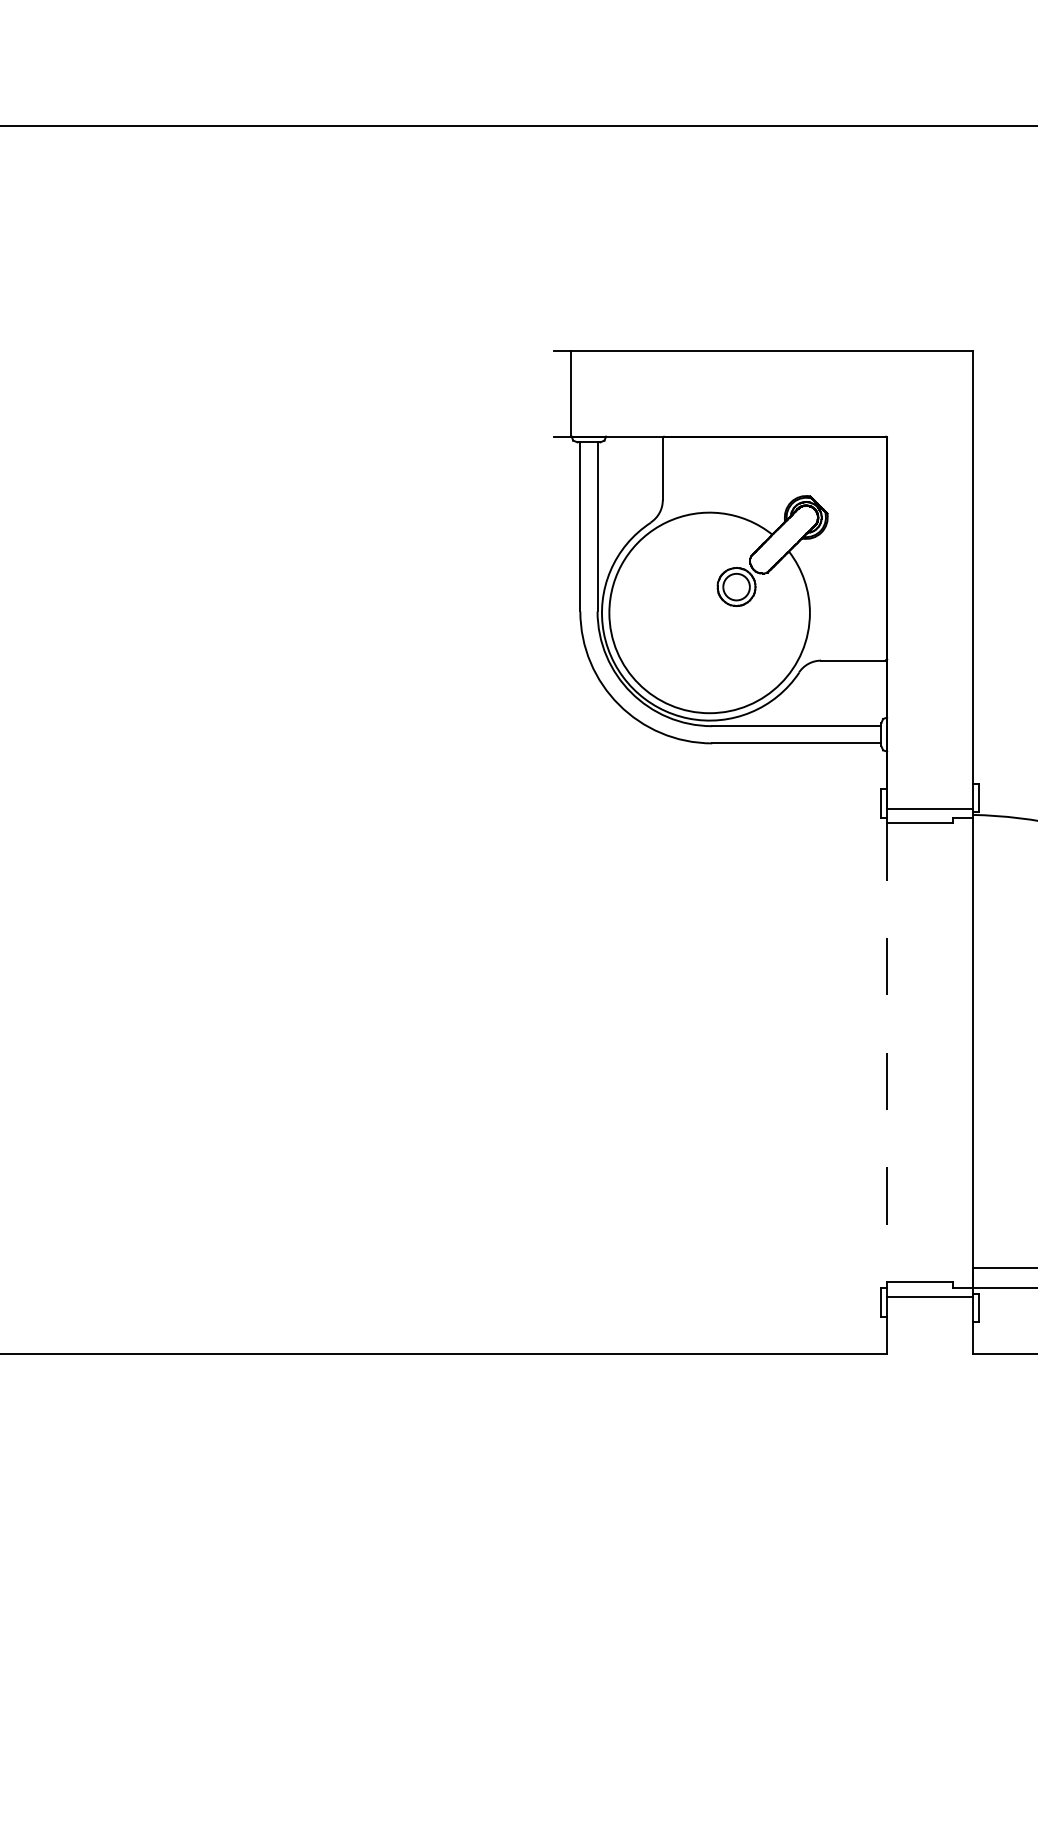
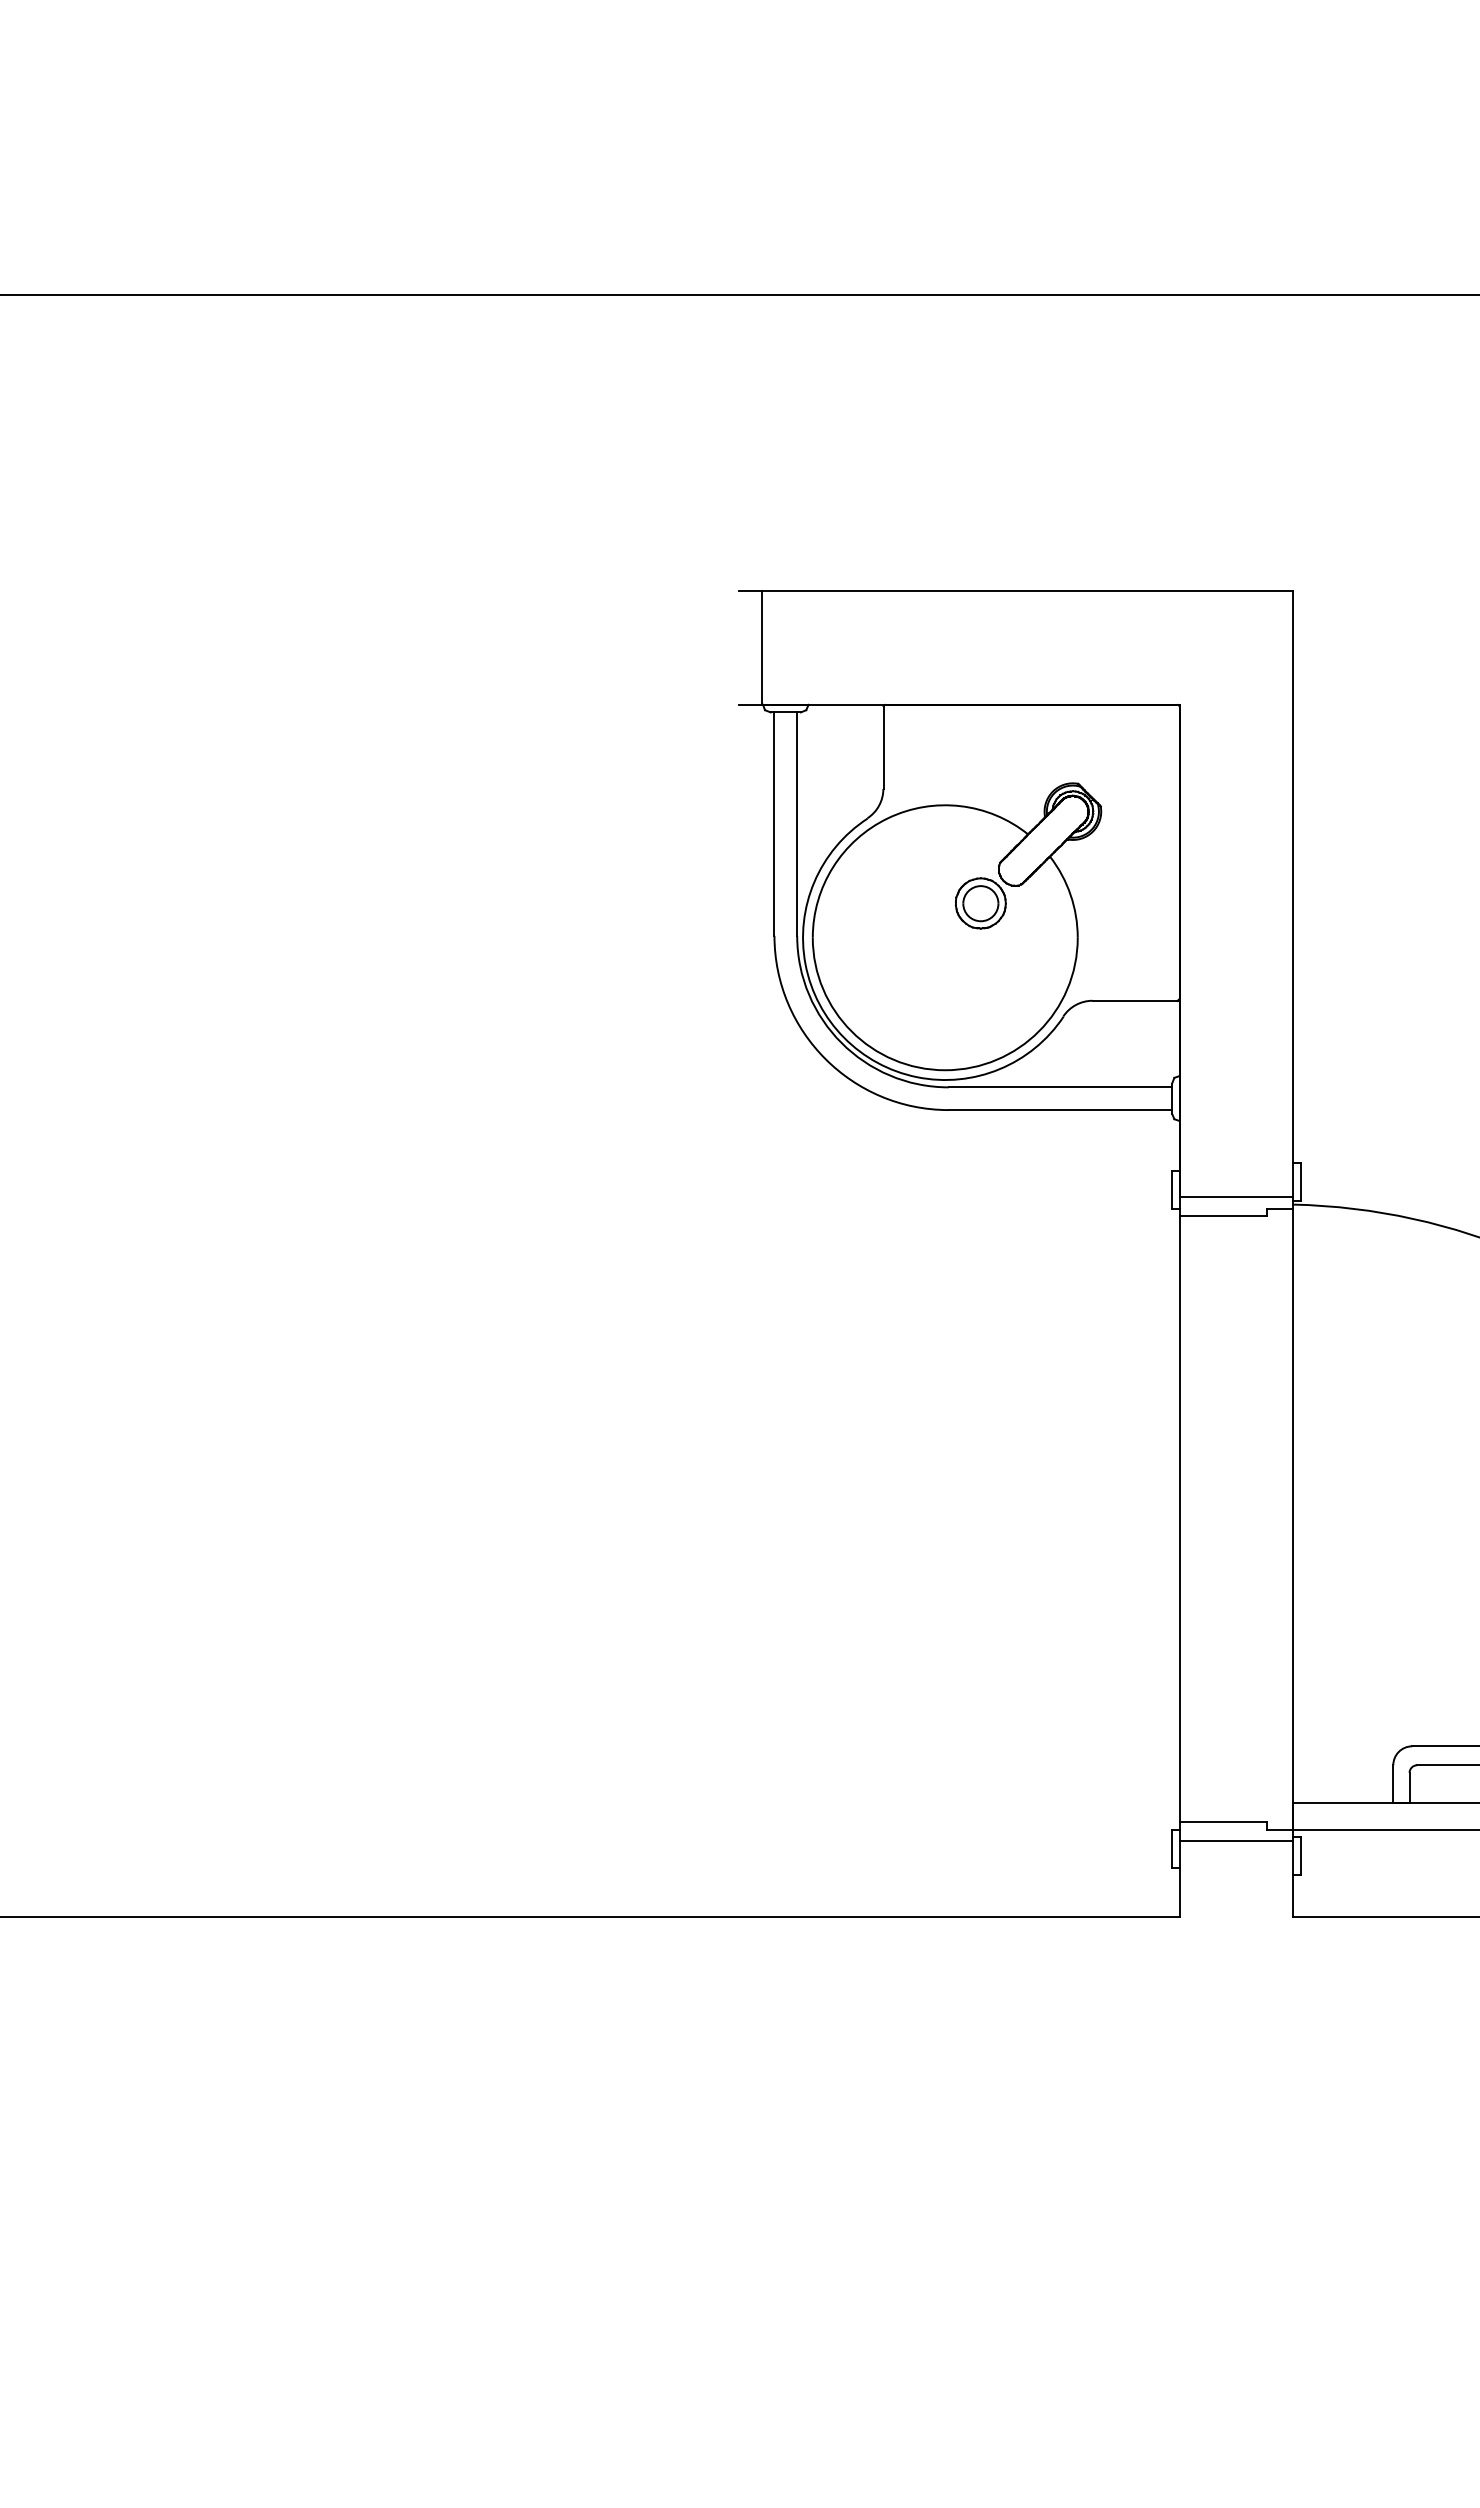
line: (886, 1053) -> (1179, 1519), dashed -> solid

